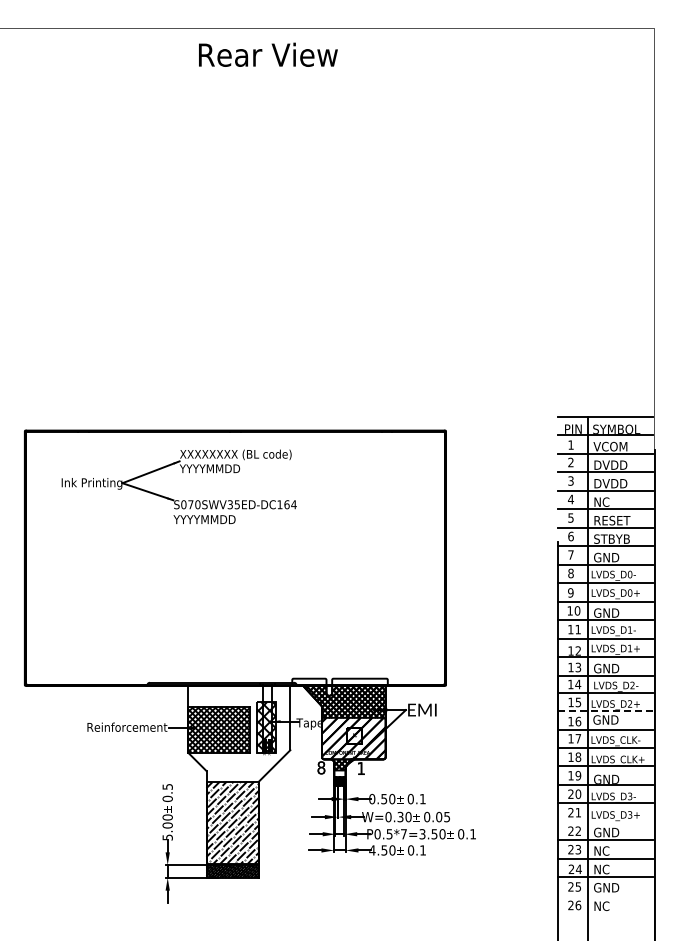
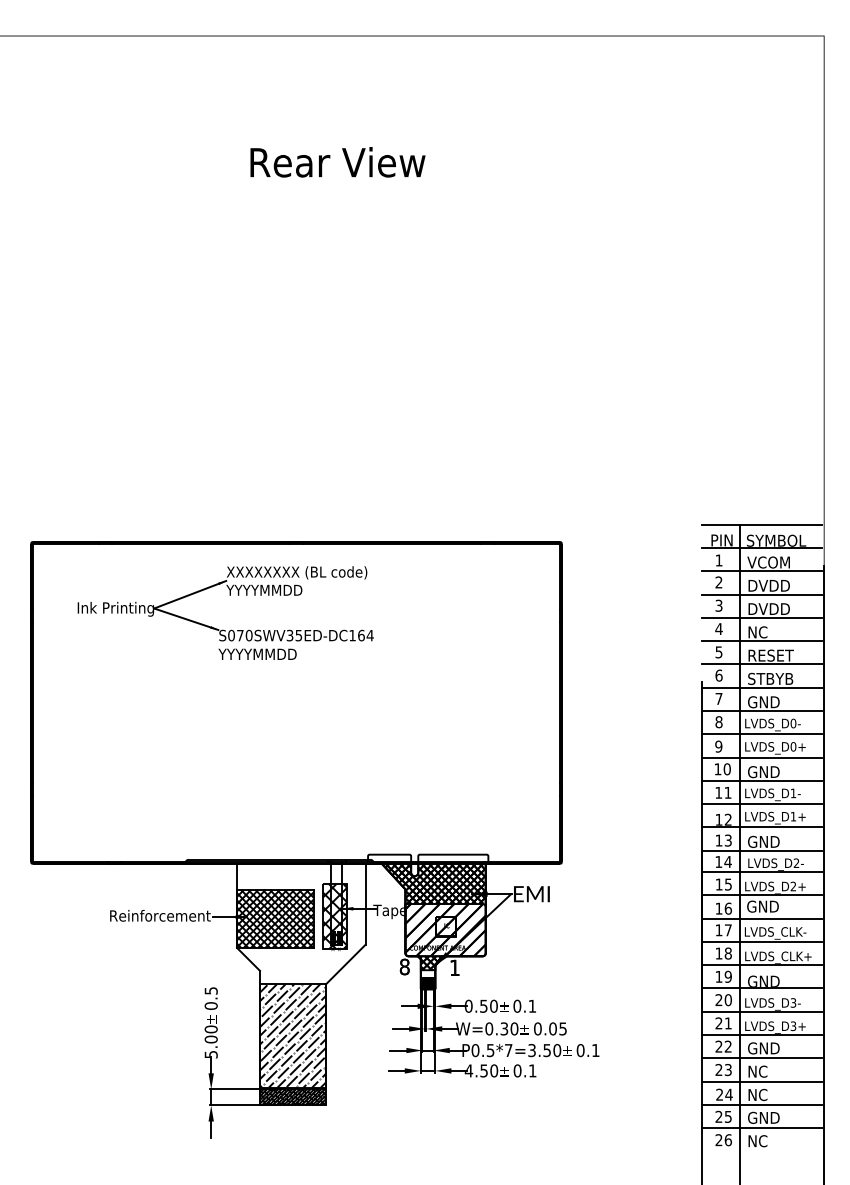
text: (268, 54) -> (338, 161), moved
line: (605, 711) -> (762, 895), dashed -> solid
line: (604, 821) -> (761, 1034), added
line: (604, 895) -> (761, 1127), added

